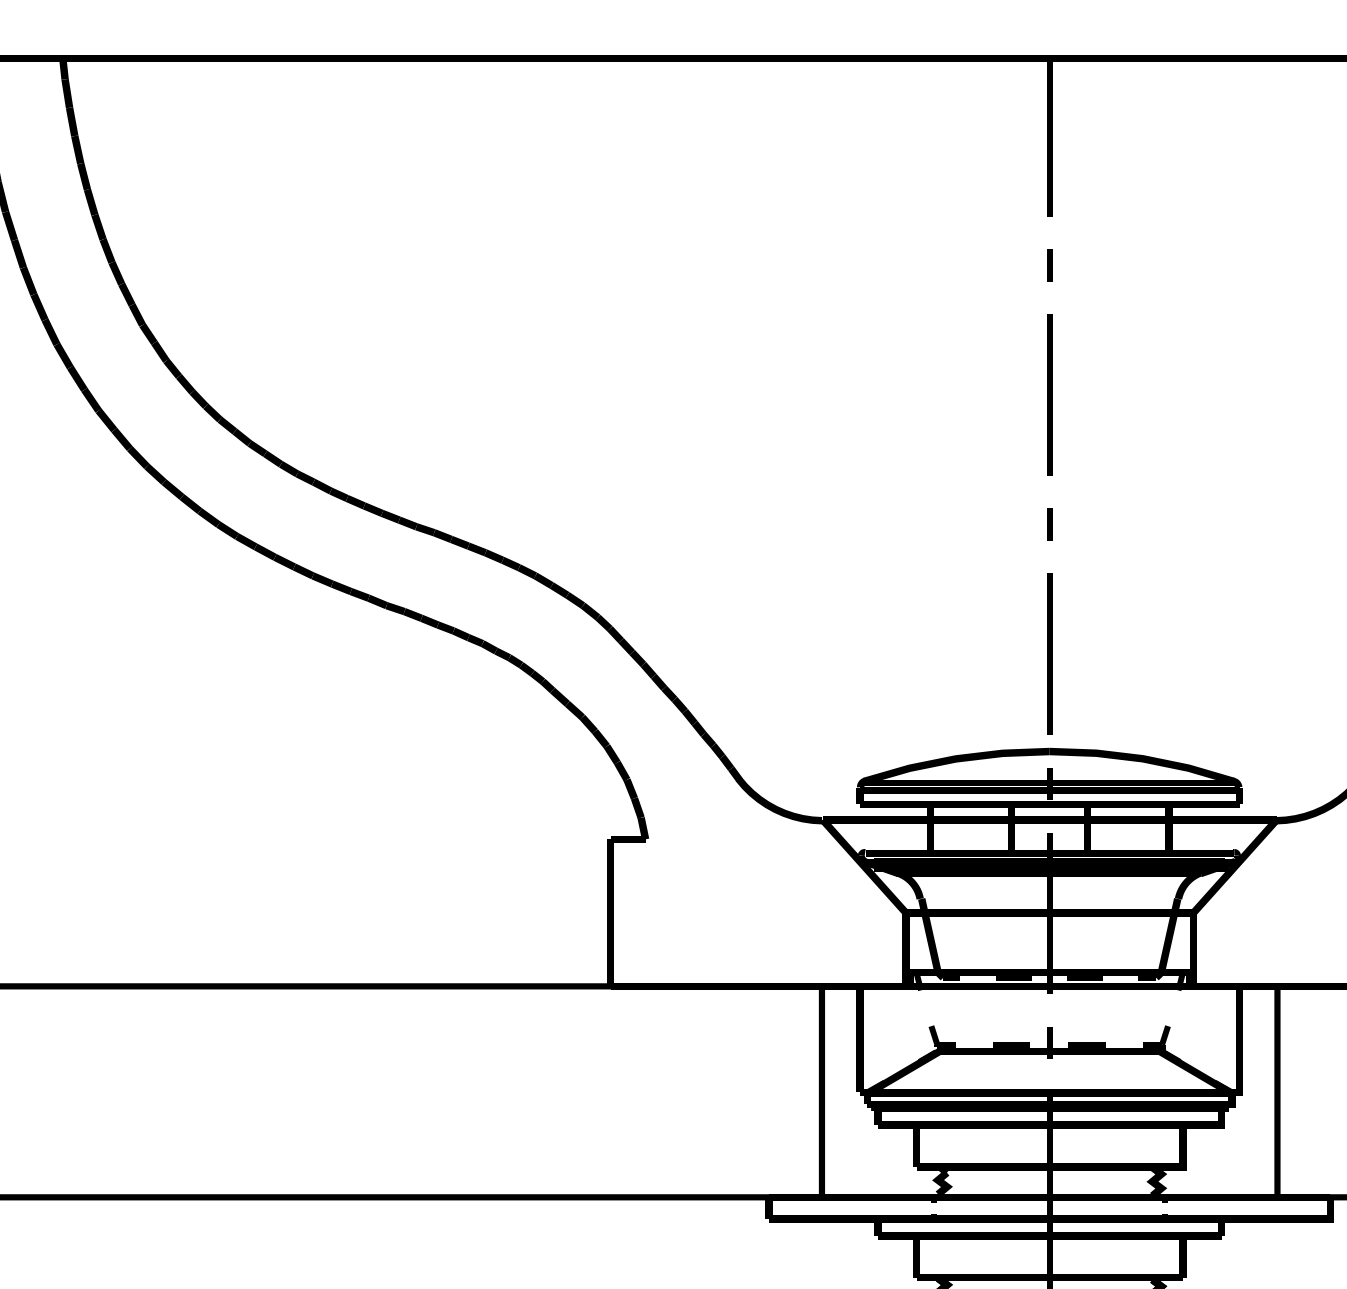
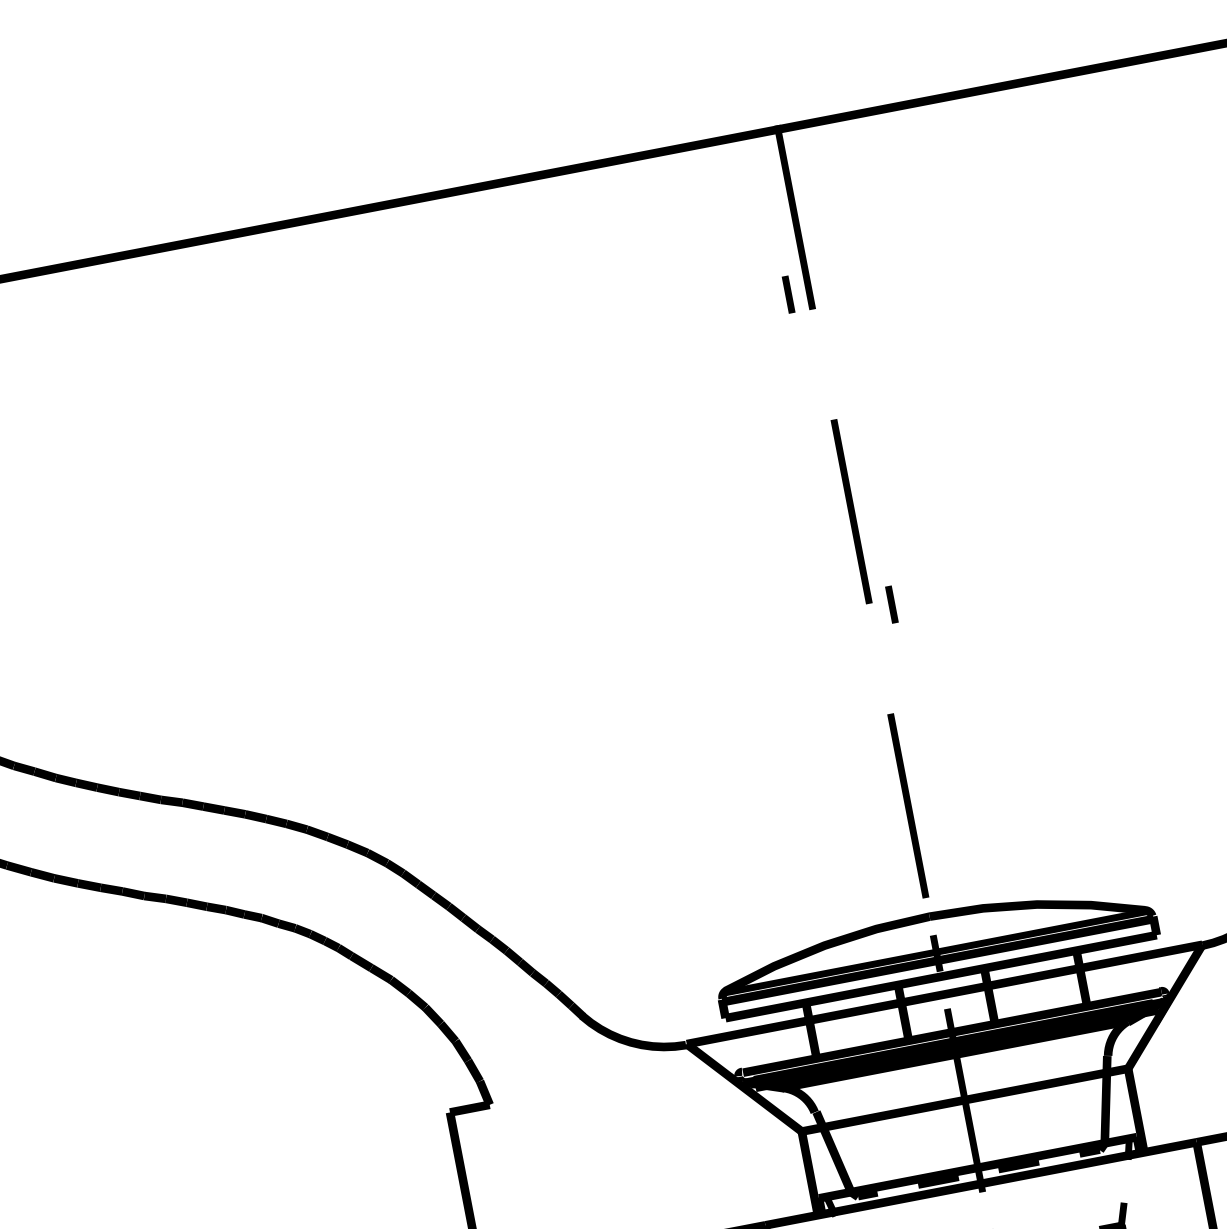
line: (1049, 265) -> (788, 294), moved
line: (1049, 524) -> (891, 604), moved

